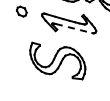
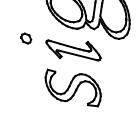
line: (74, 28) -> (78, 55), dashed -> solid
part: (57, 60) -> (72, 87), moved

